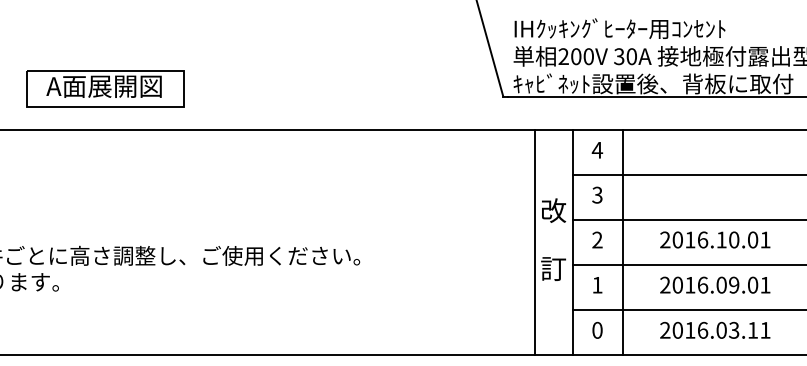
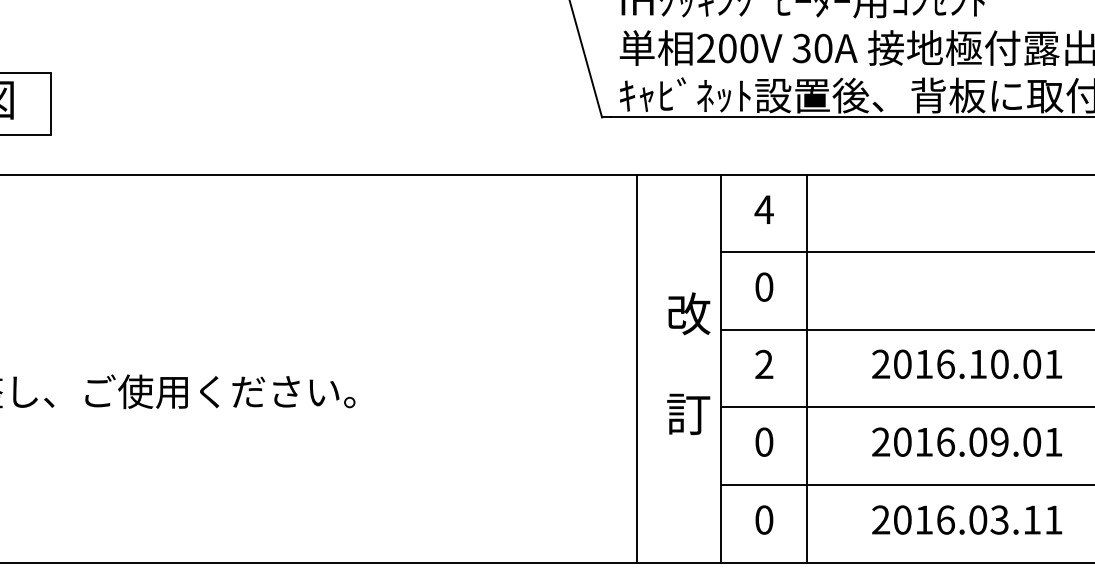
text: (597, 194) -> (764, 285), 3 -> 0
line: (534, 242) -> (636, 368), moved
text: (597, 284) -> (764, 440), 1 -> 0

